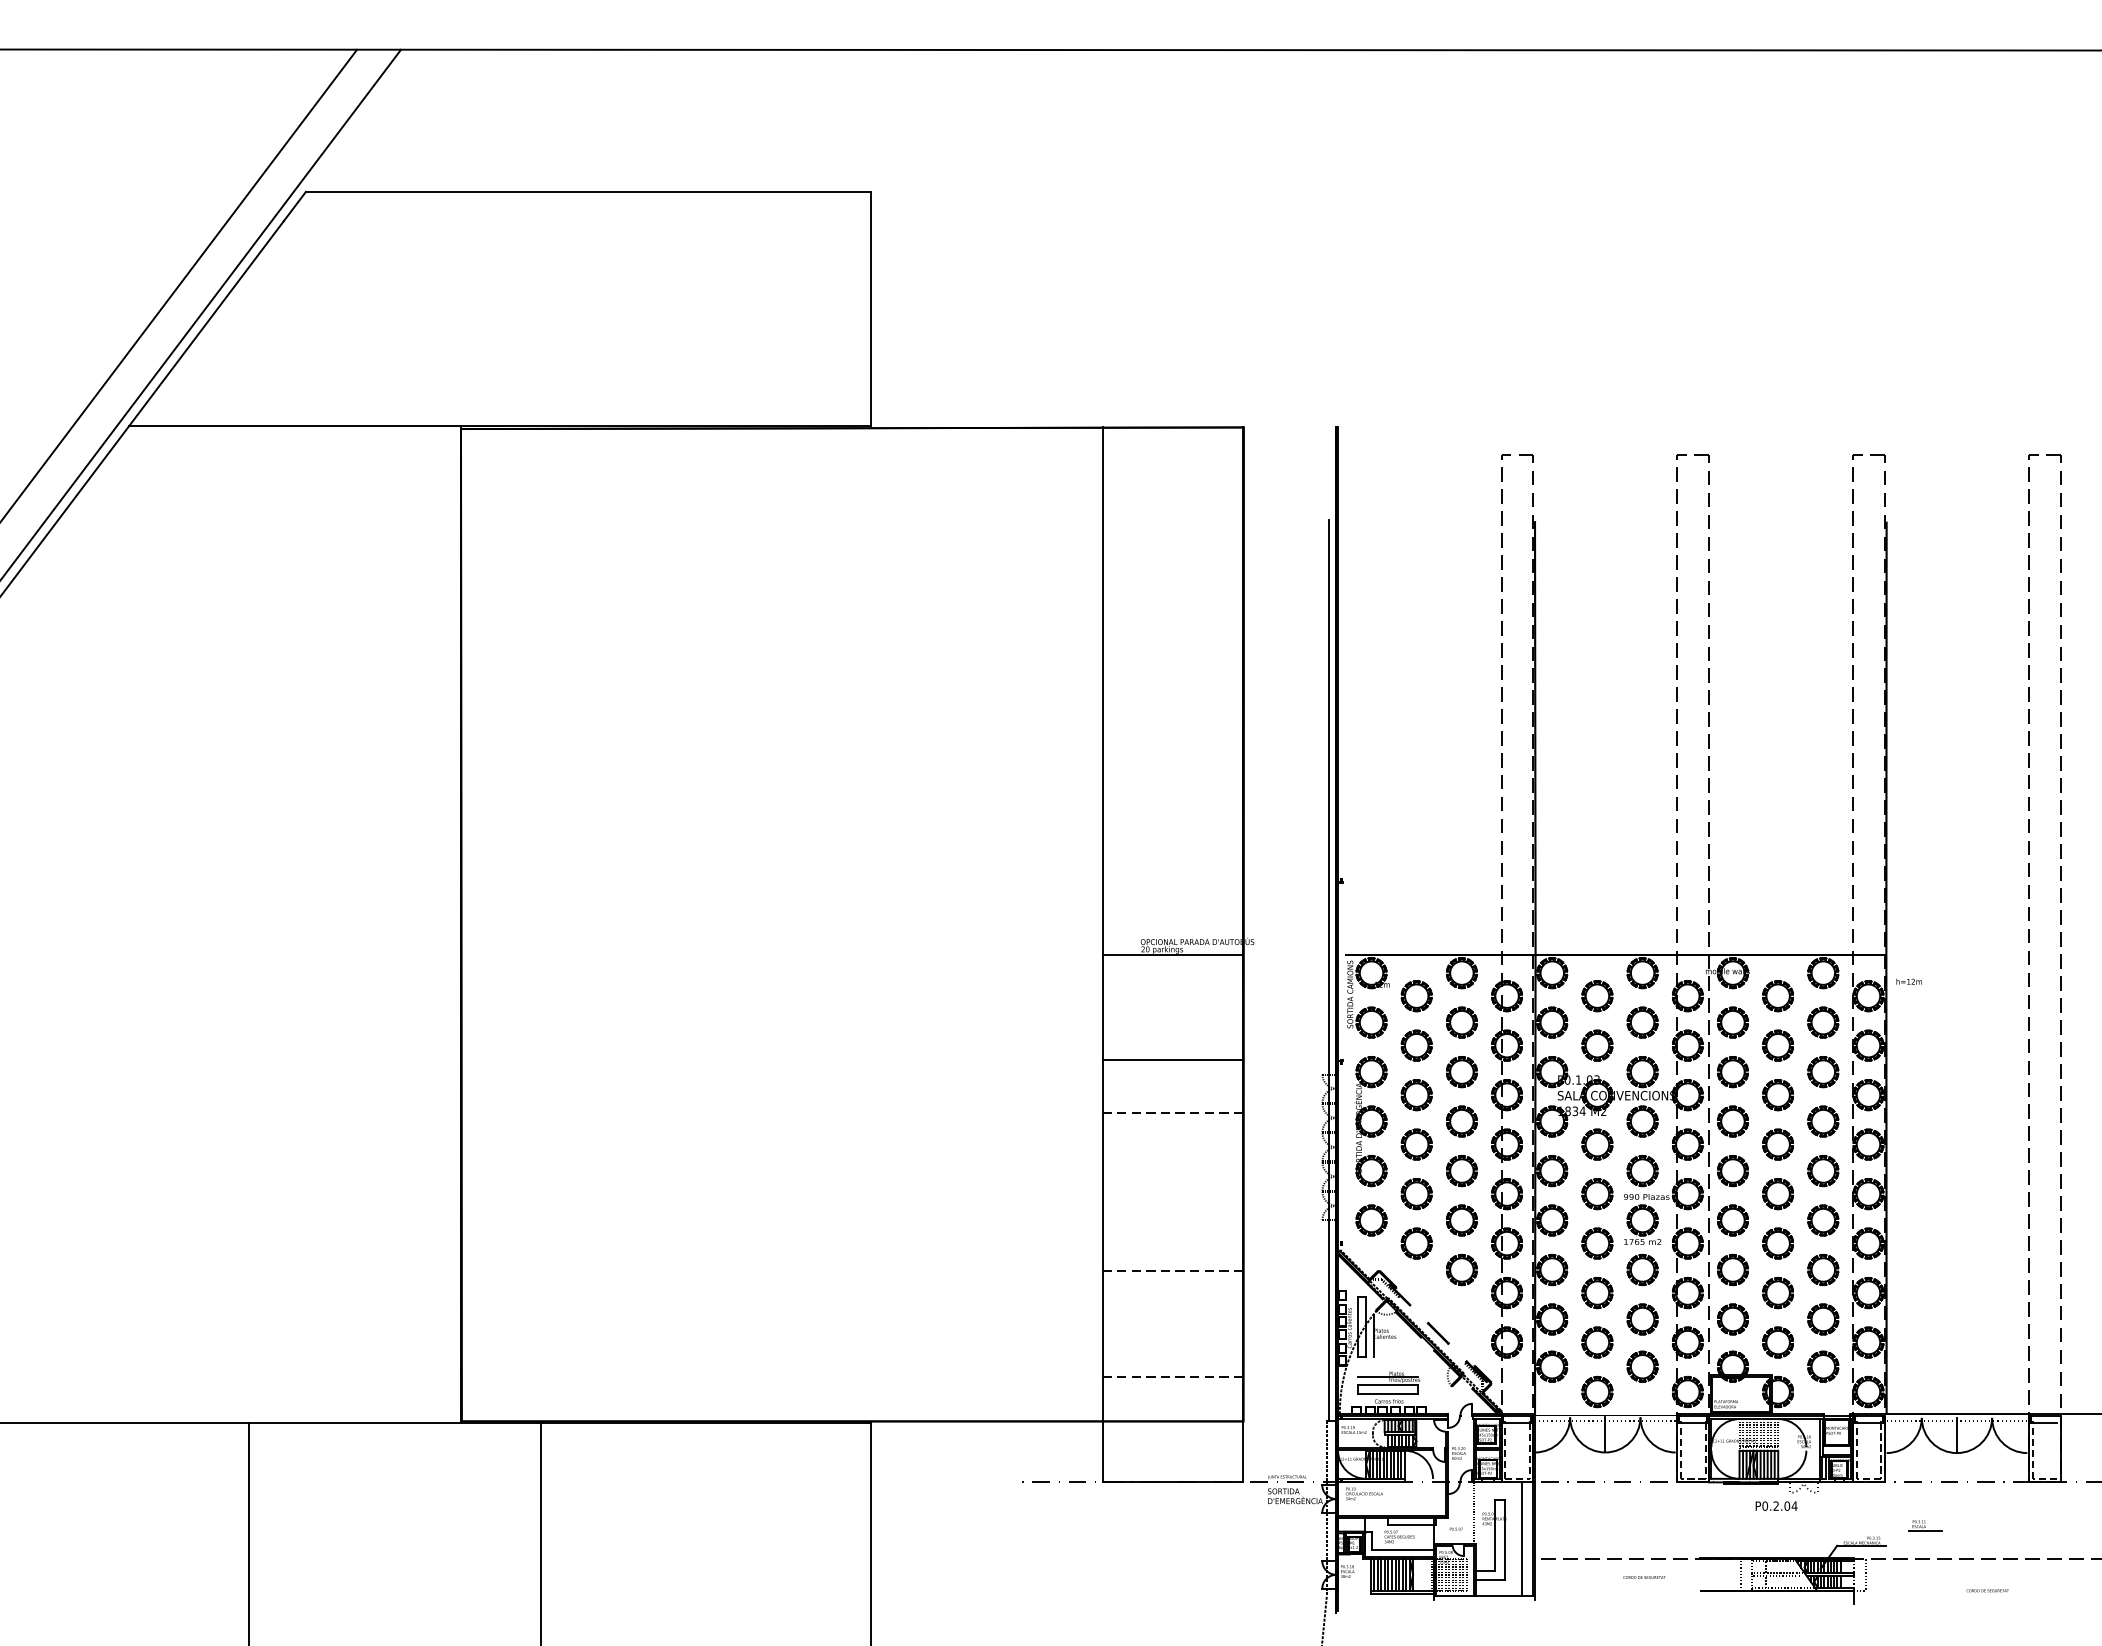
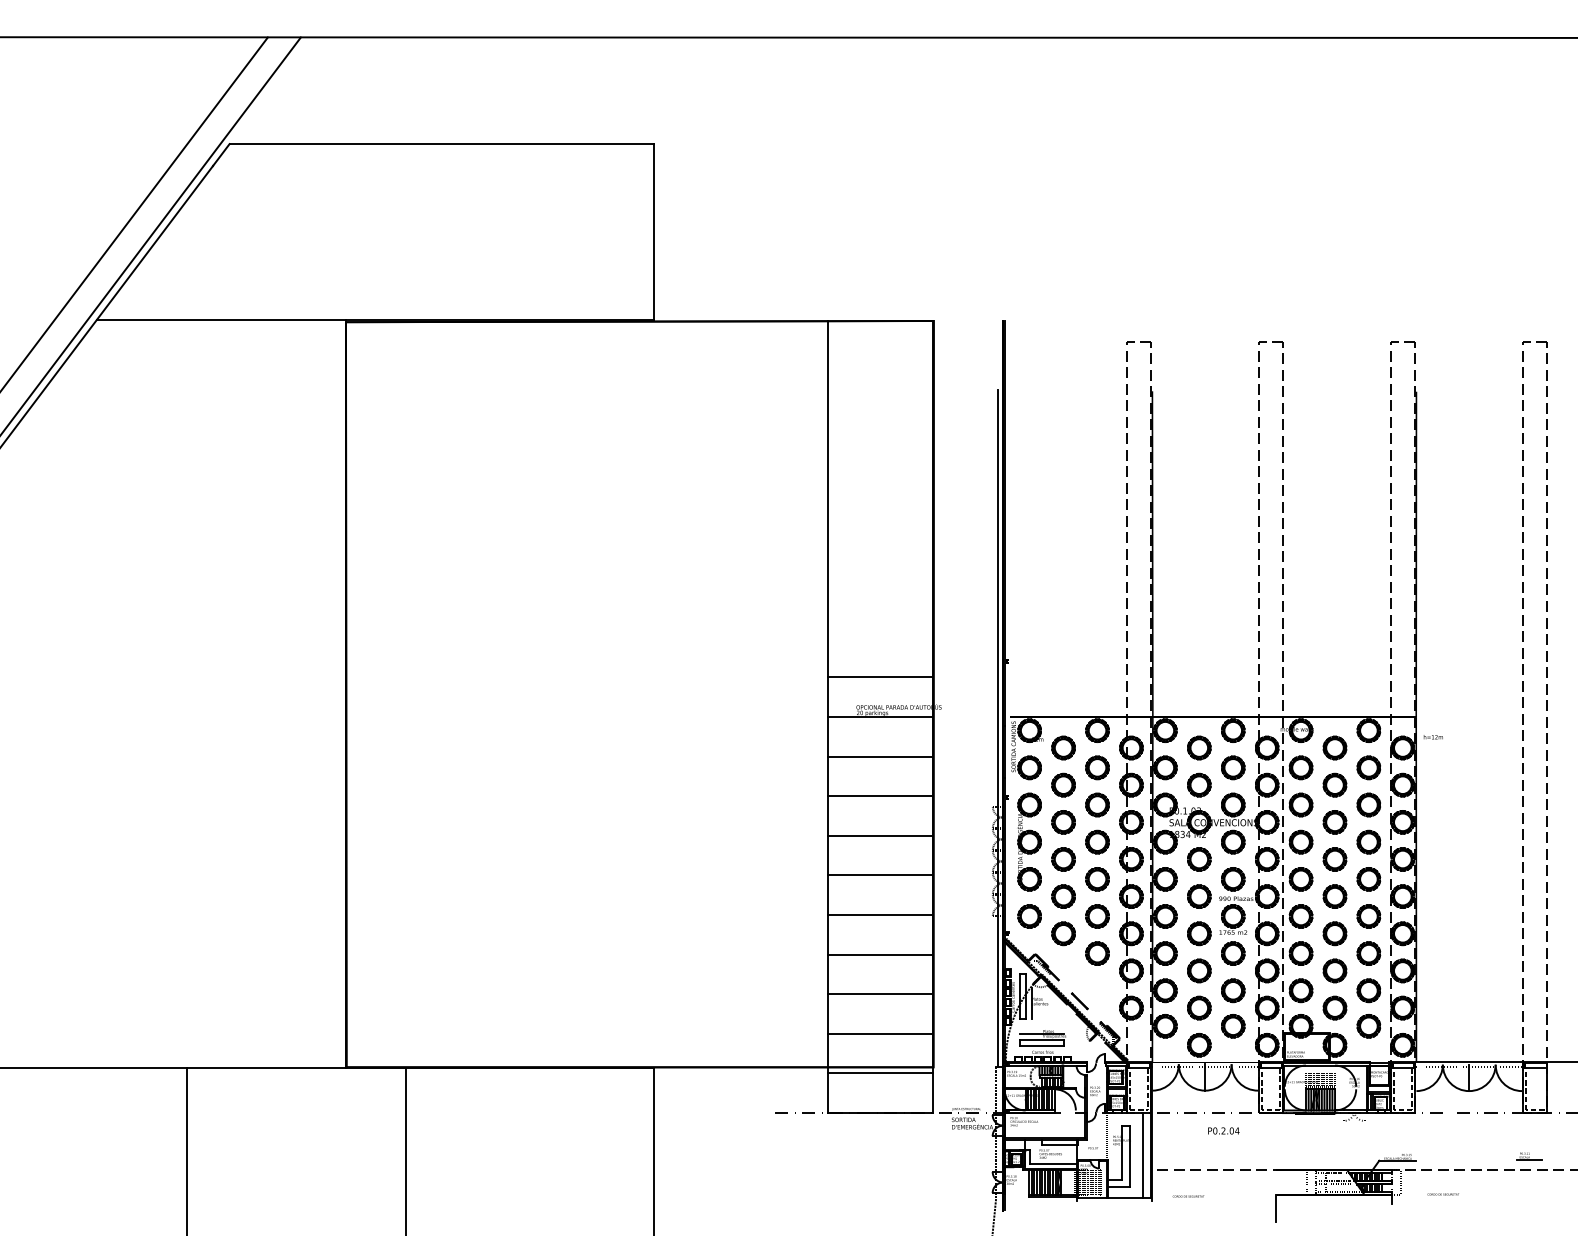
line: (1172, 902) -> (880, 677), added
line: (1172, 1007) -> (880, 756), added
line: (1172, 1112) -> (880, 835), dashed -> solid
line: (1172, 1165) -> (880, 875), added
line: (1172, 1219) -> (880, 915), added
line: (1172, 1271) -> (880, 954), dashed -> solid
line: (1172, 1324) -> (880, 994), added
line: (1172, 1376) -> (880, 1033), dashed -> solid
line: (1172, 1429) -> (880, 1073), added
text: (1776, 1505) -> (1223, 1130), moved
part: (1925, 1525) -> (1529, 1156), moved
text: (1644, 1577) -> (1188, 1196), moved
text: (1986, 1590) -> (1442, 1194), moved
line: (1700, 1608) -> (1276, 1207), added

